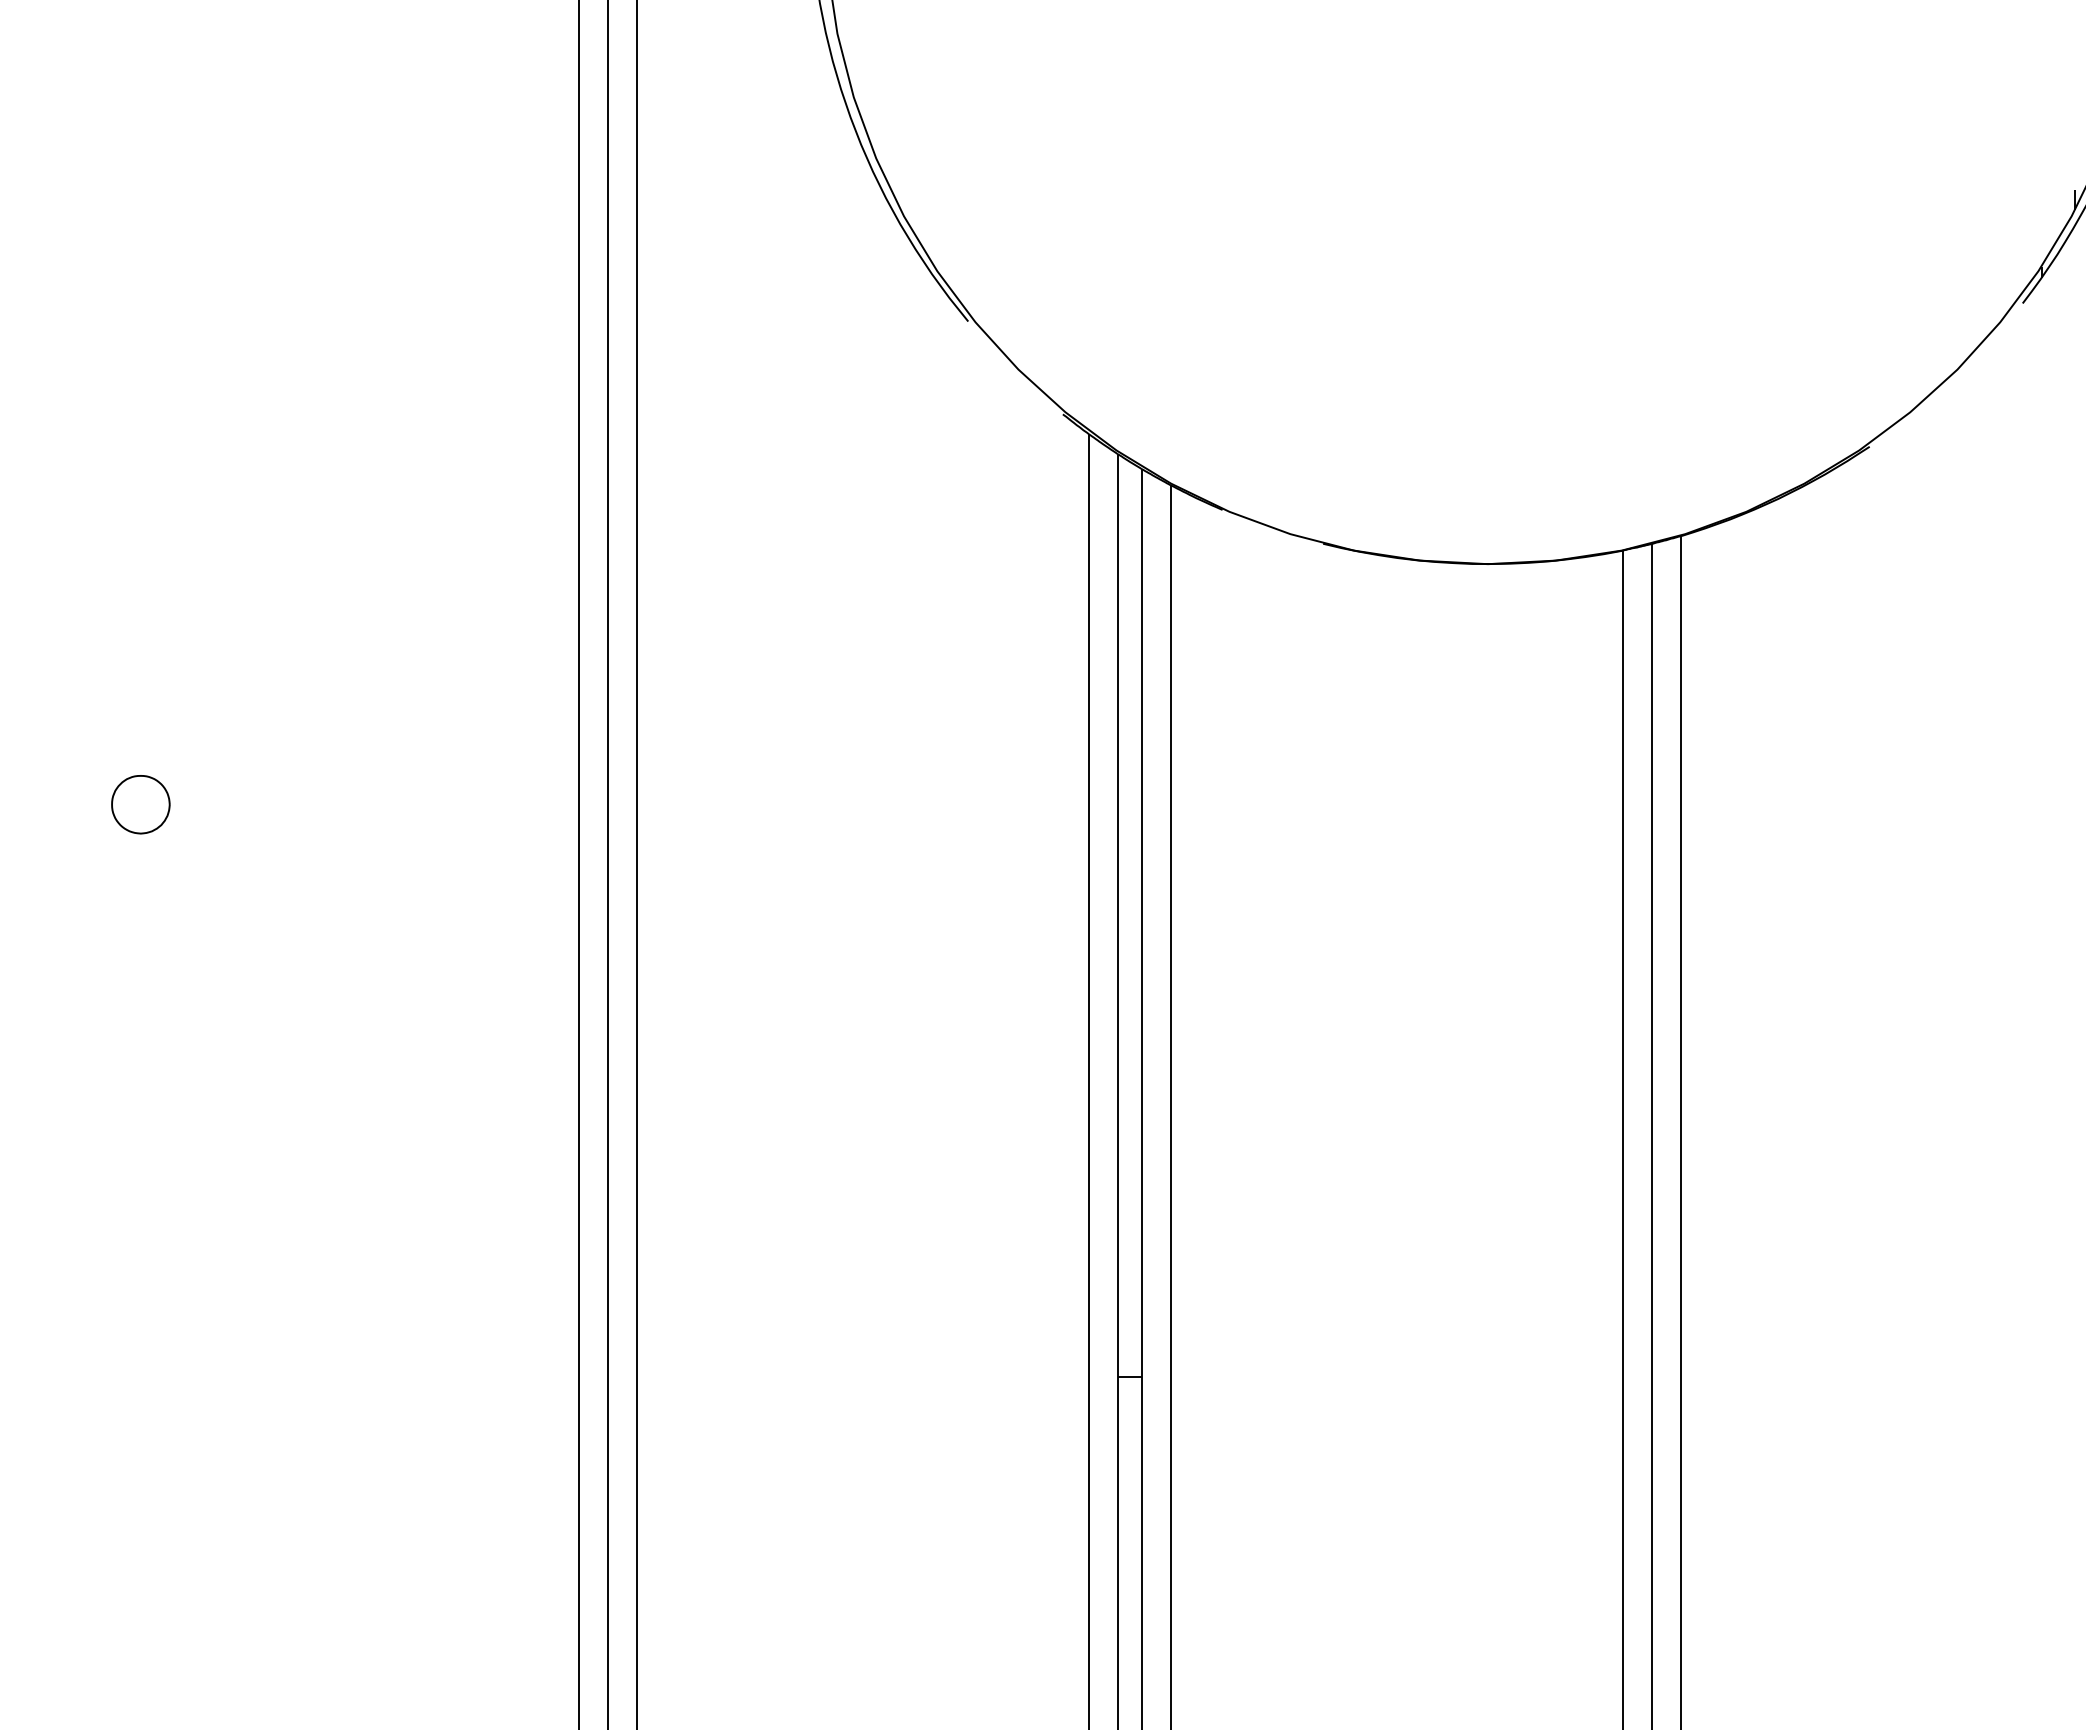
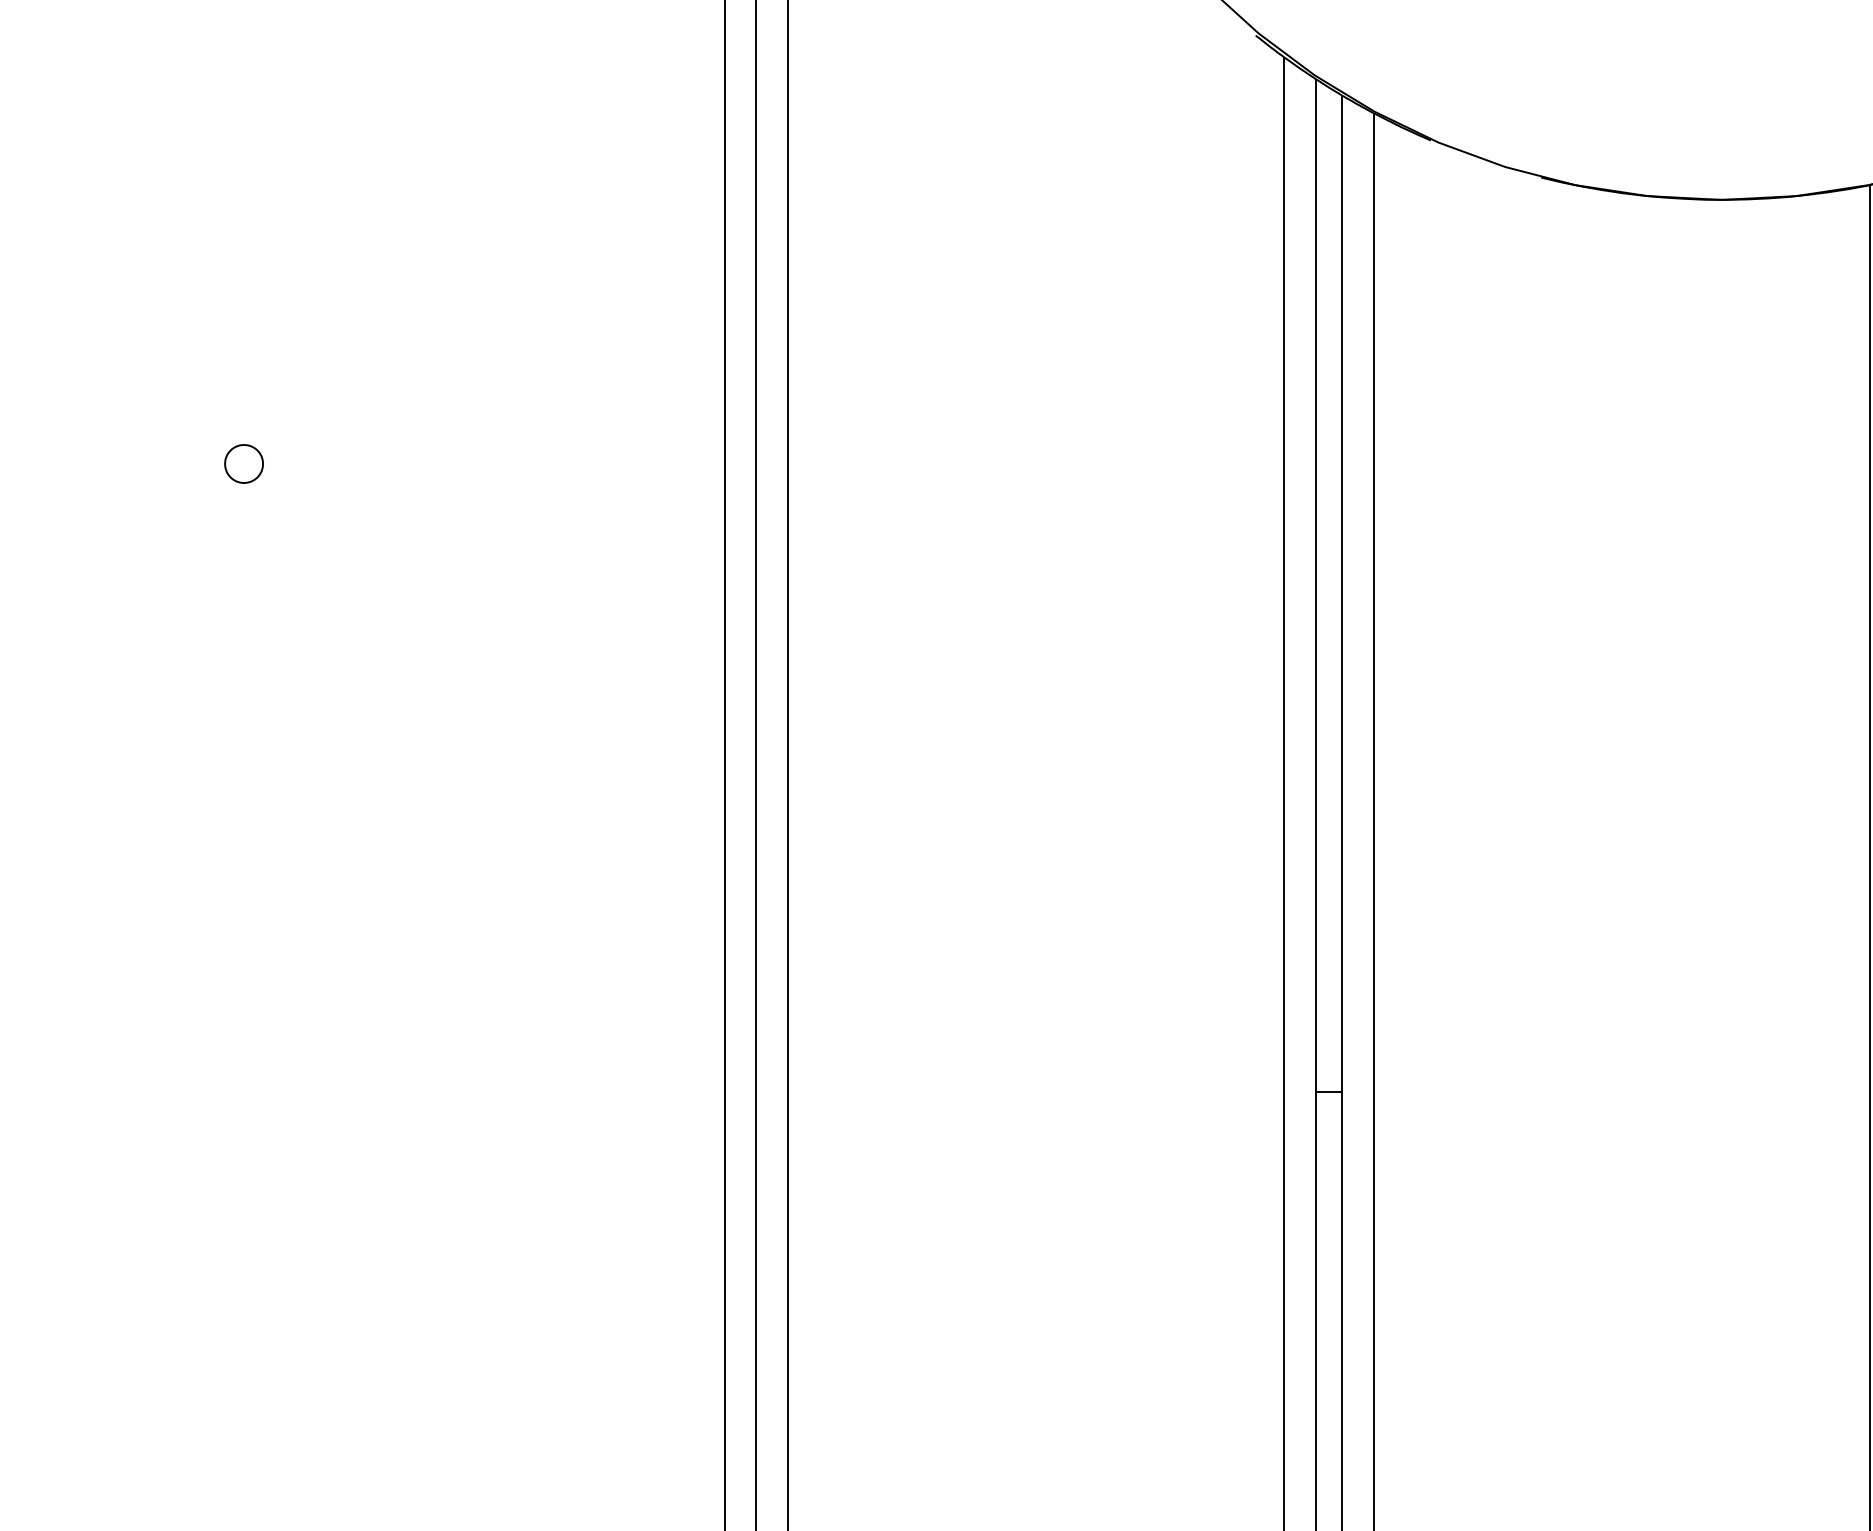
part: (140, 804) -> (243, 463), size x0.6

